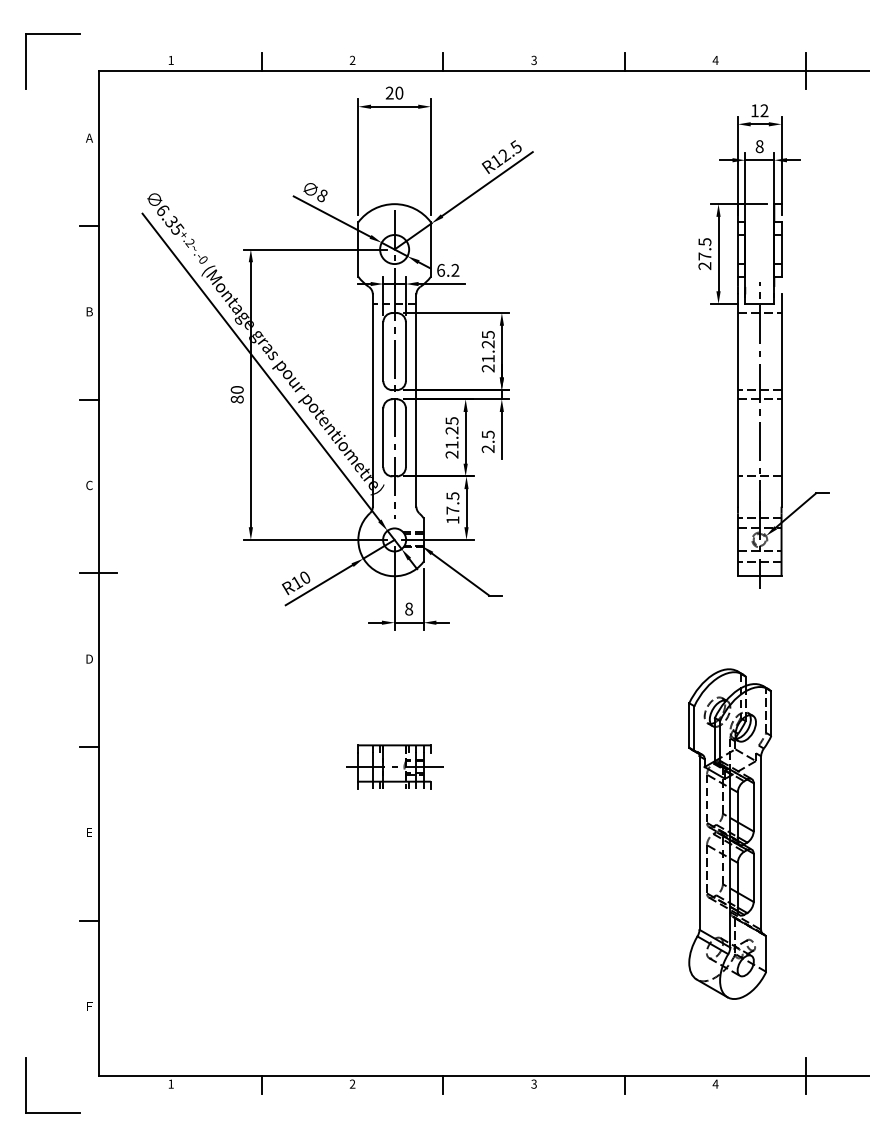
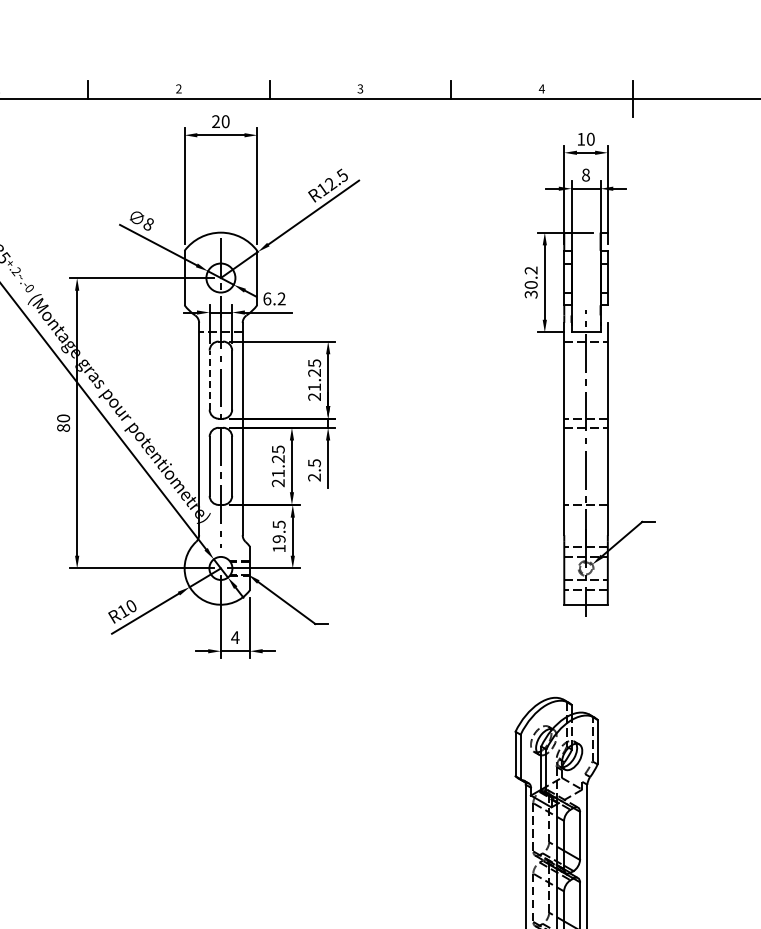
text: (764, 110) -> (590, 139), 12 -> 10
text: (704, 254) -> (530, 283), 27.5 -> 30.2
line: (383, 351) -> (209, 380), solid -> dashed
text: (452, 510) -> (278, 539), 17.5 -> 19.5
text: (408, 608) -> (234, 637), 8 -> 4
part: (394, 766) -> (220, 795), removed

